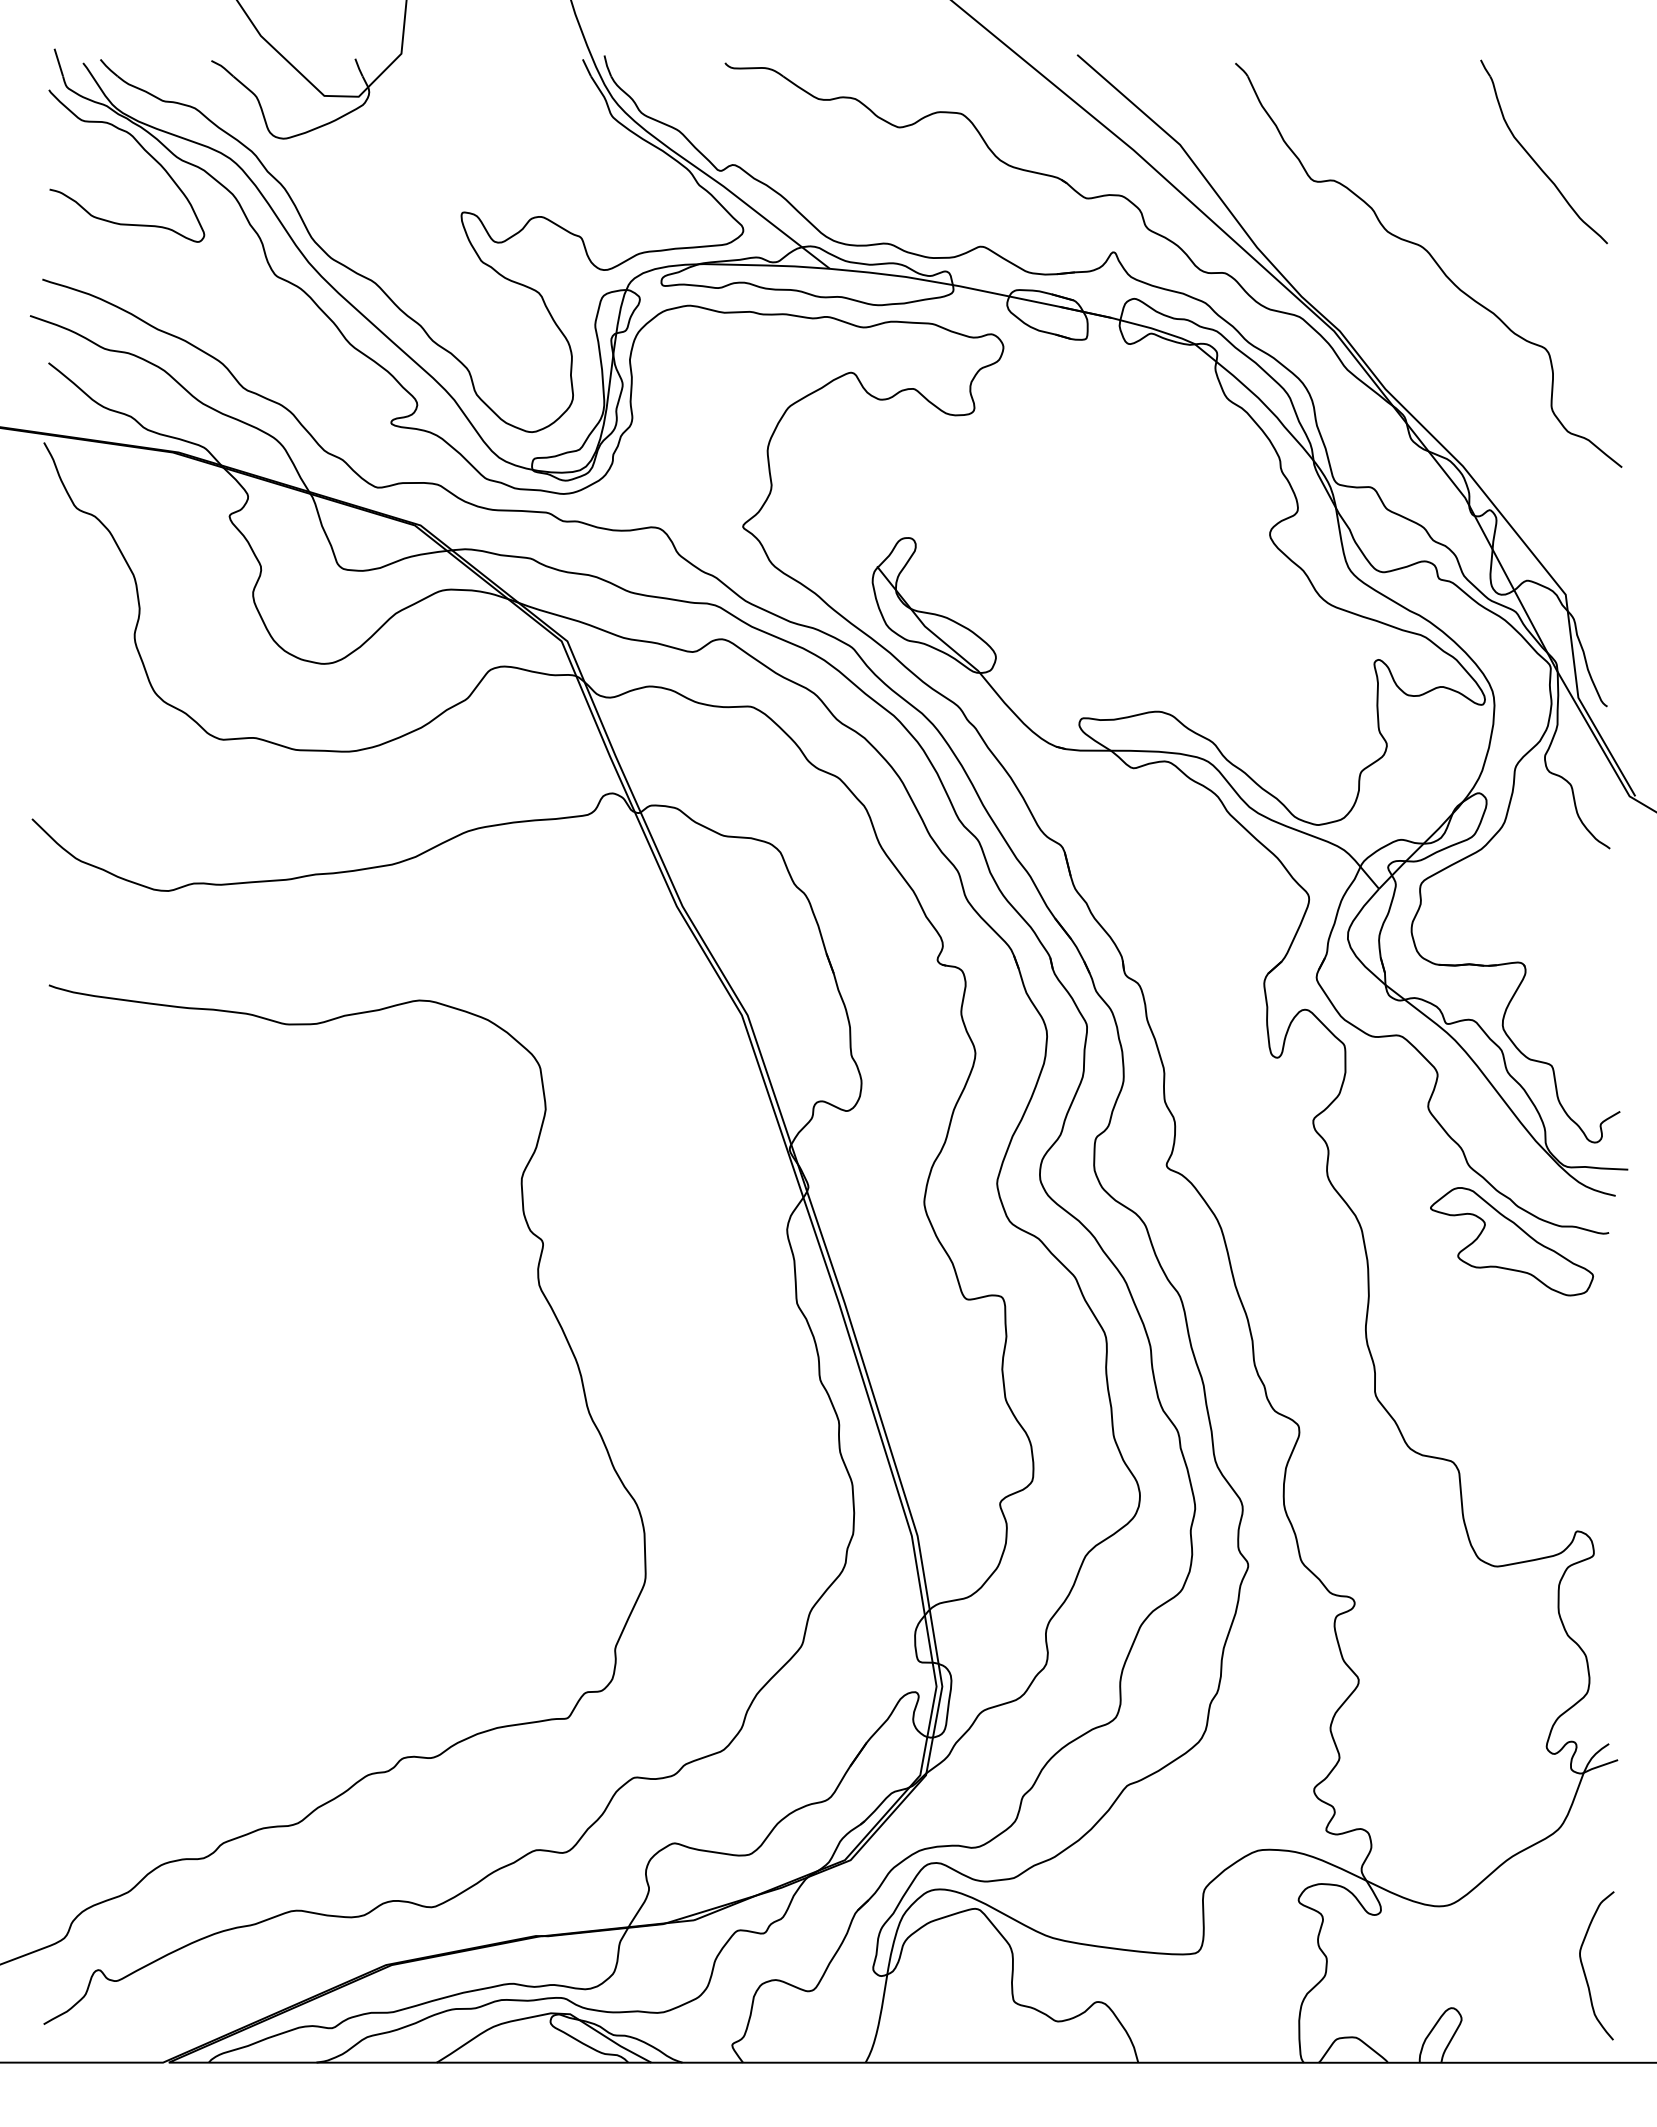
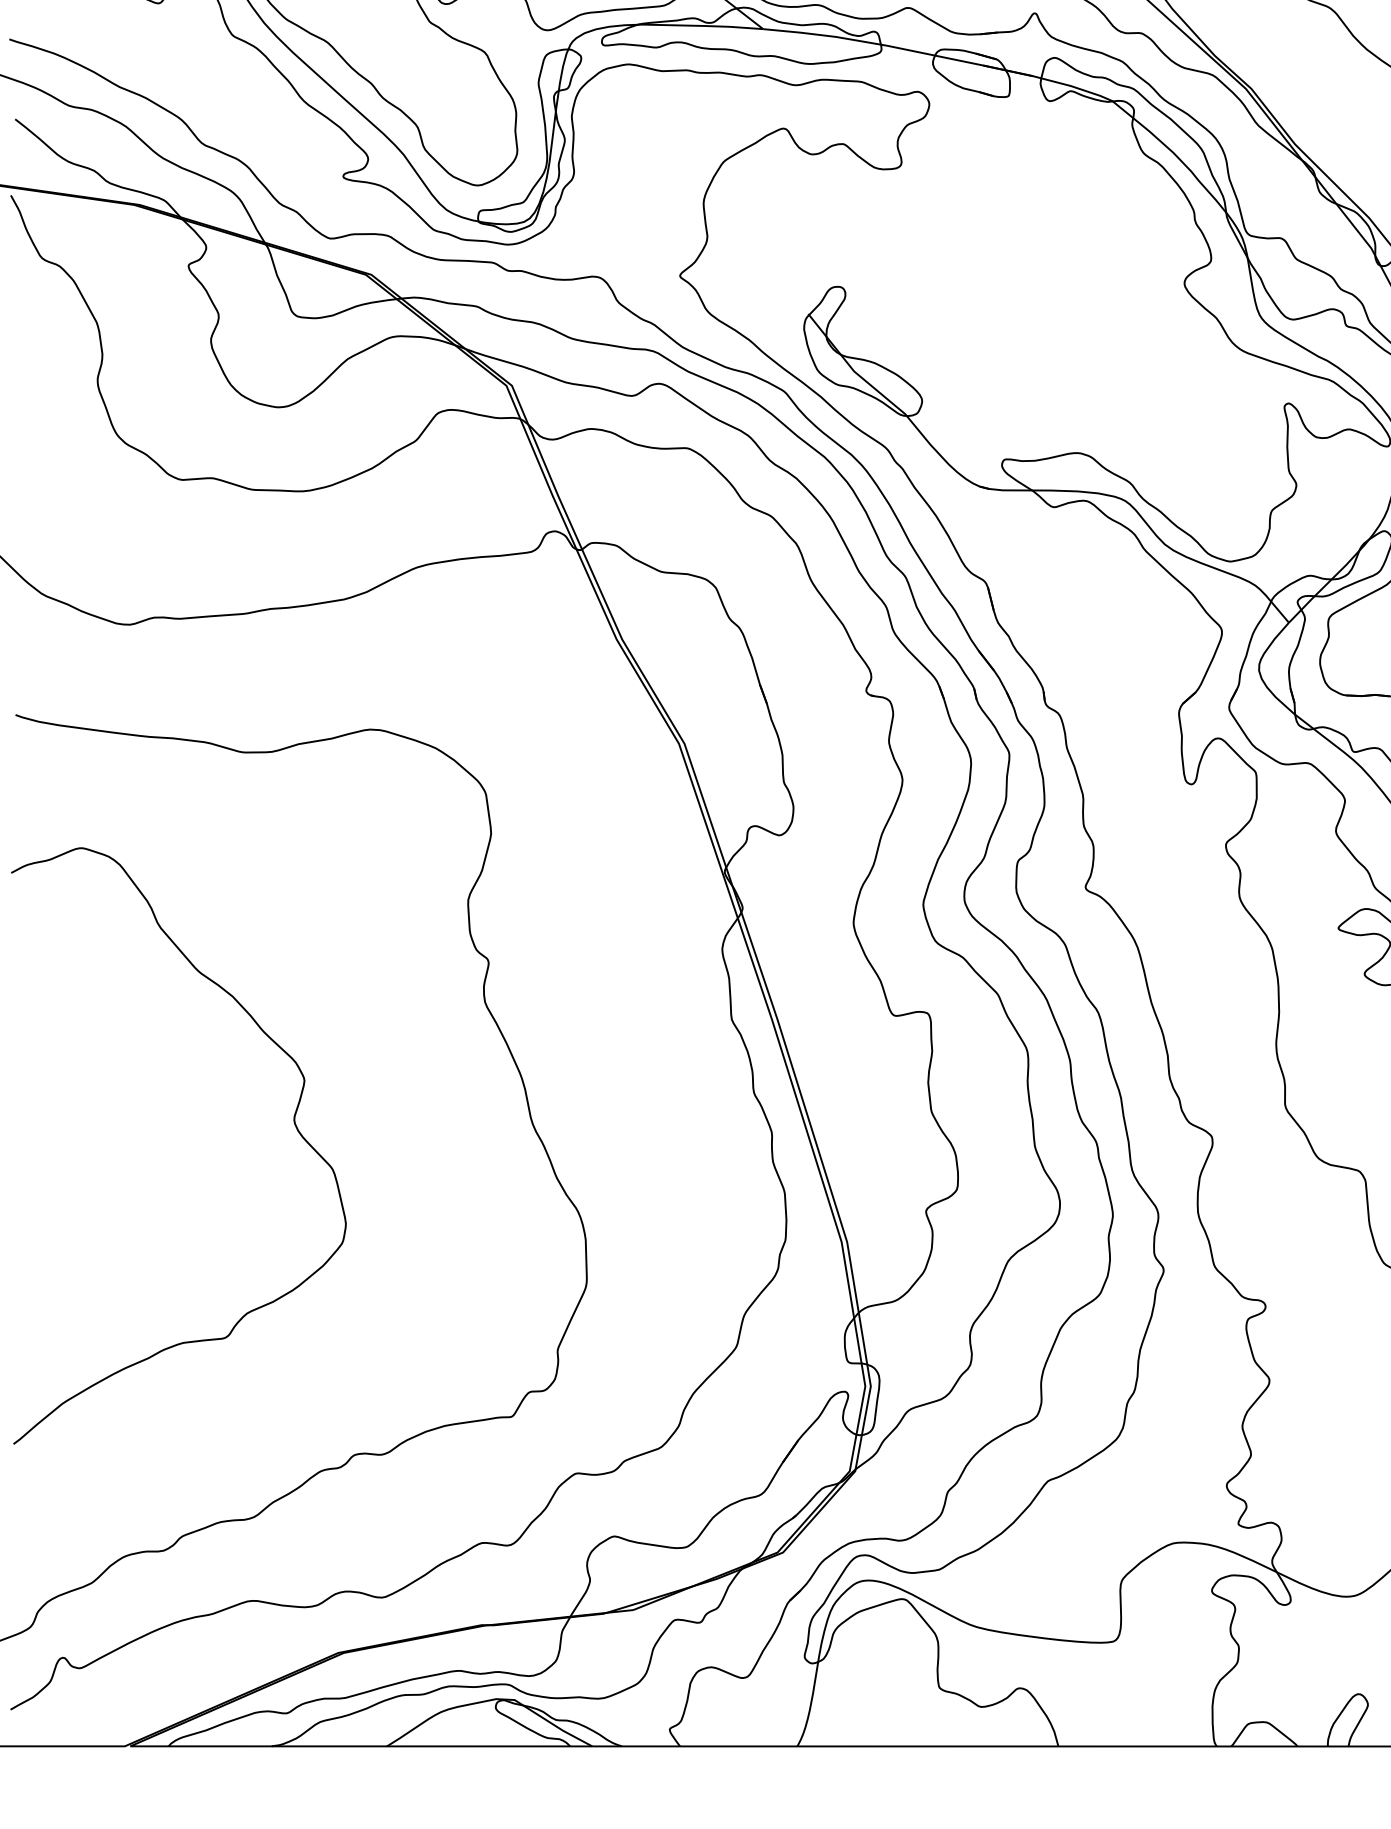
curve: (339, 1411) -> (293, 1123), added

